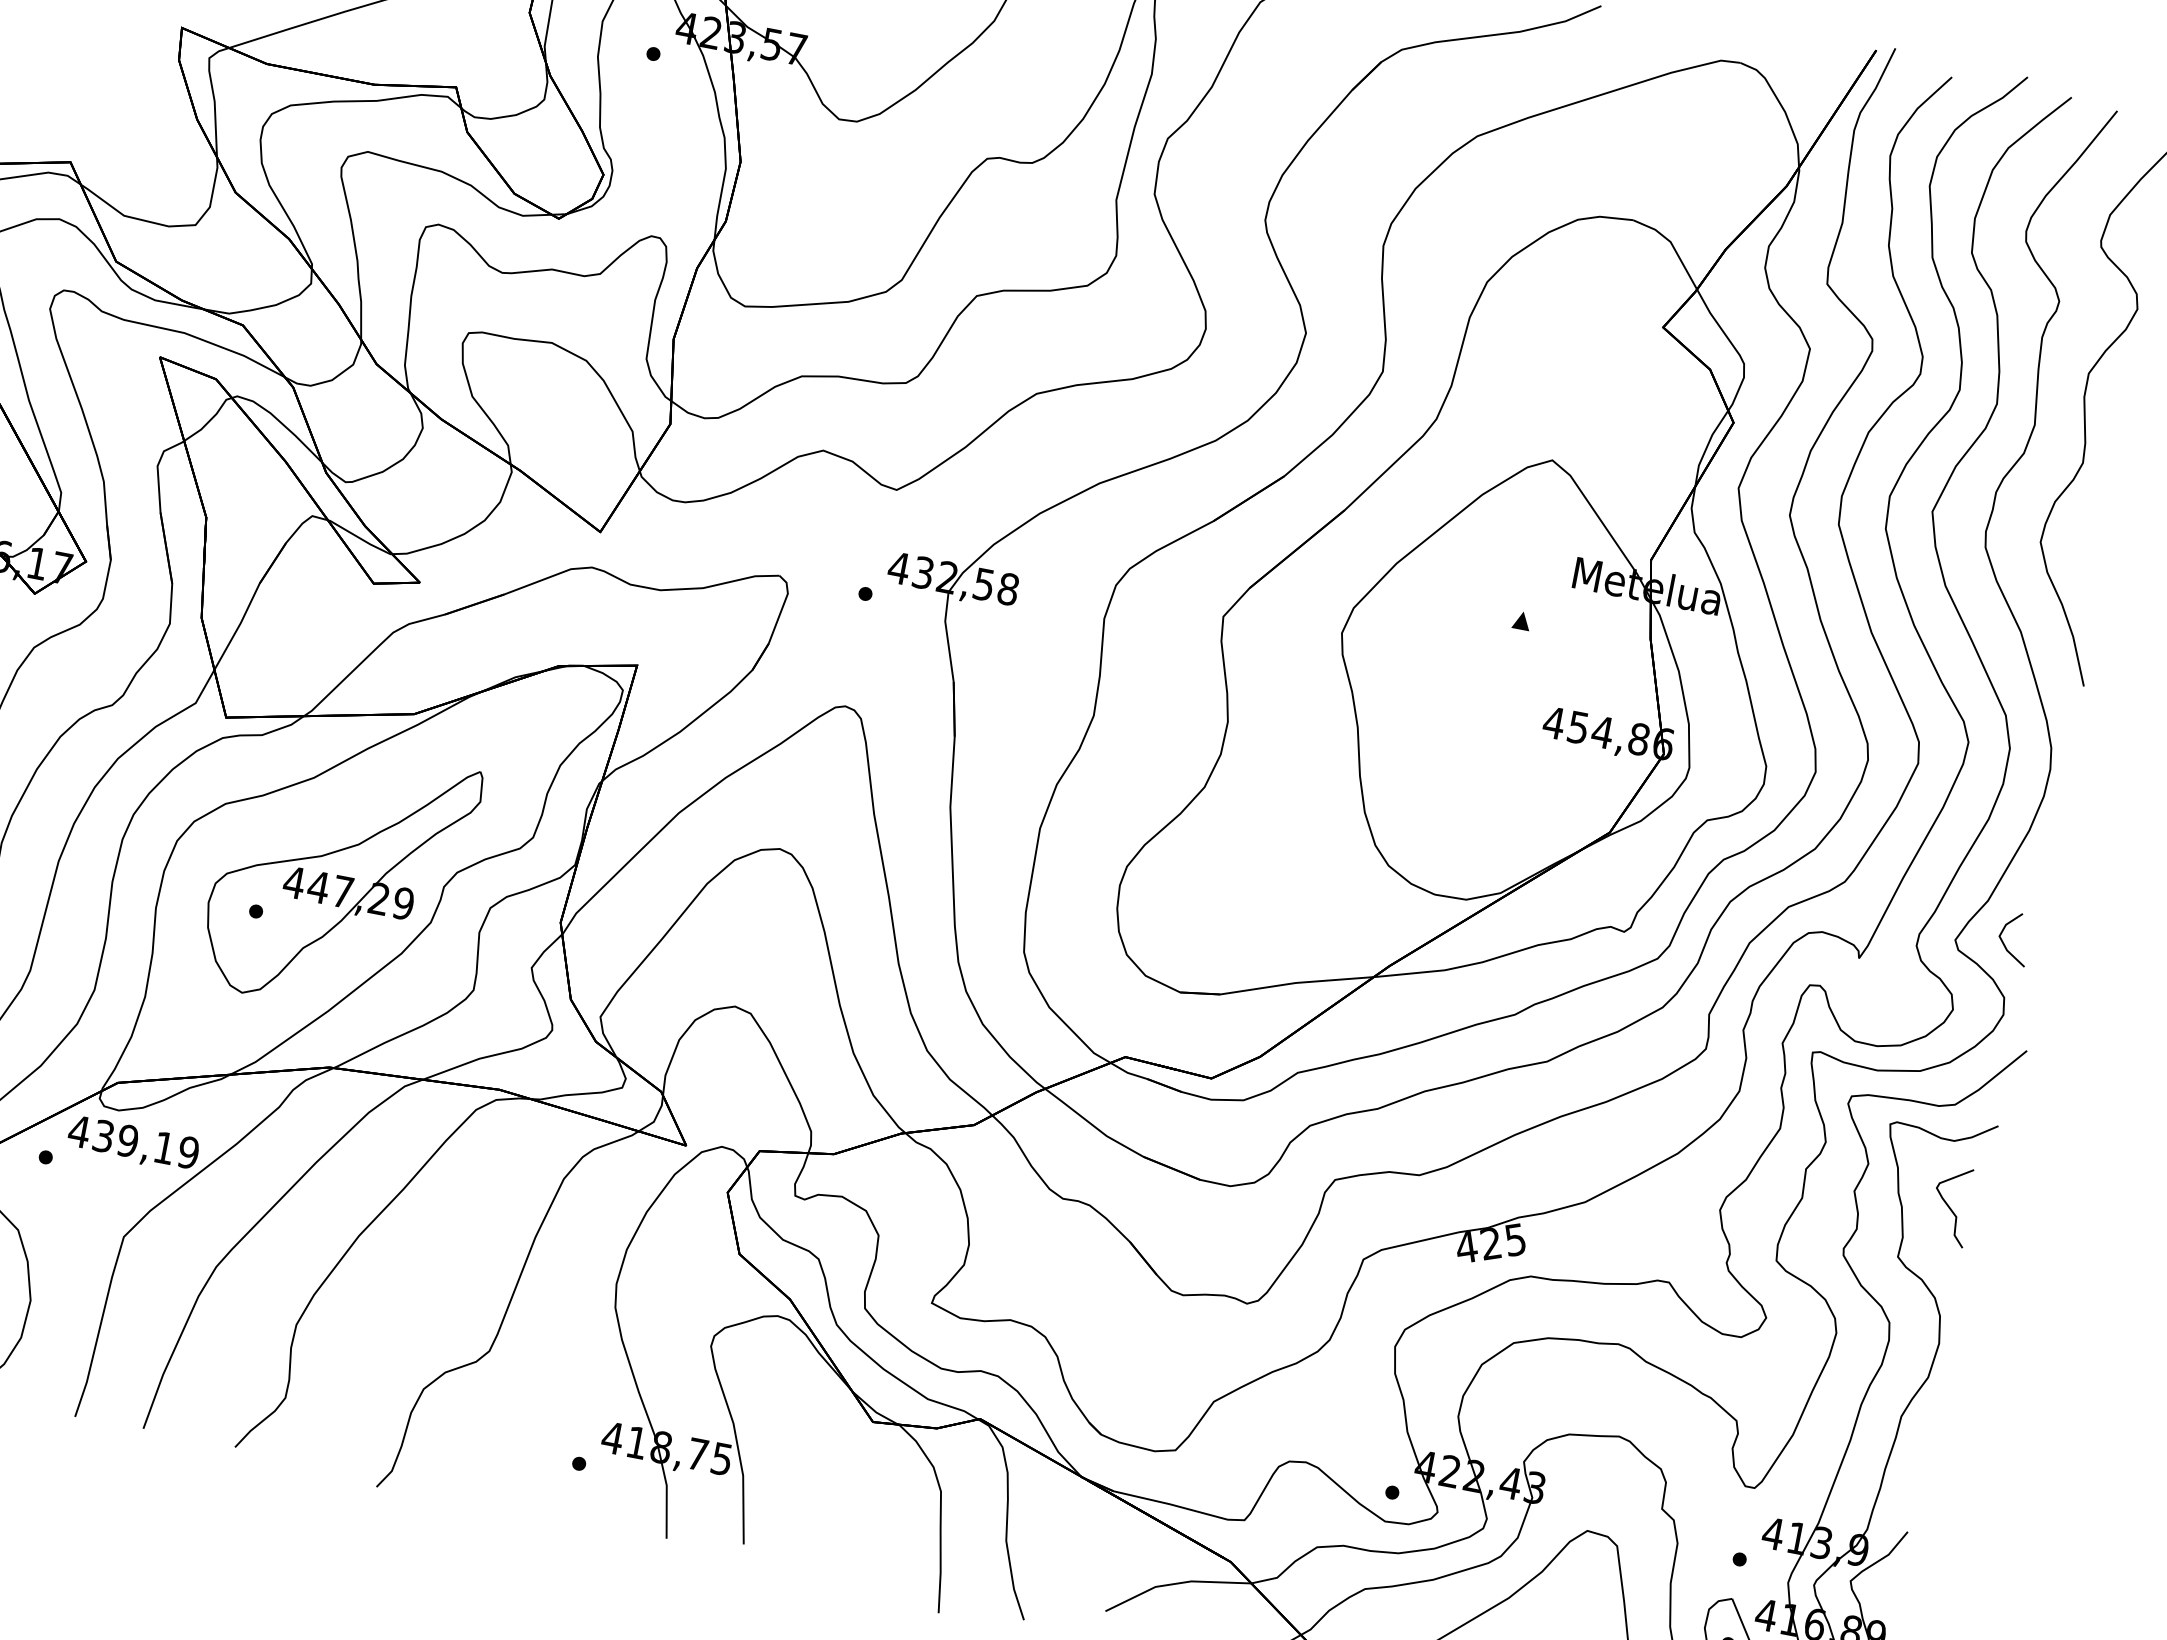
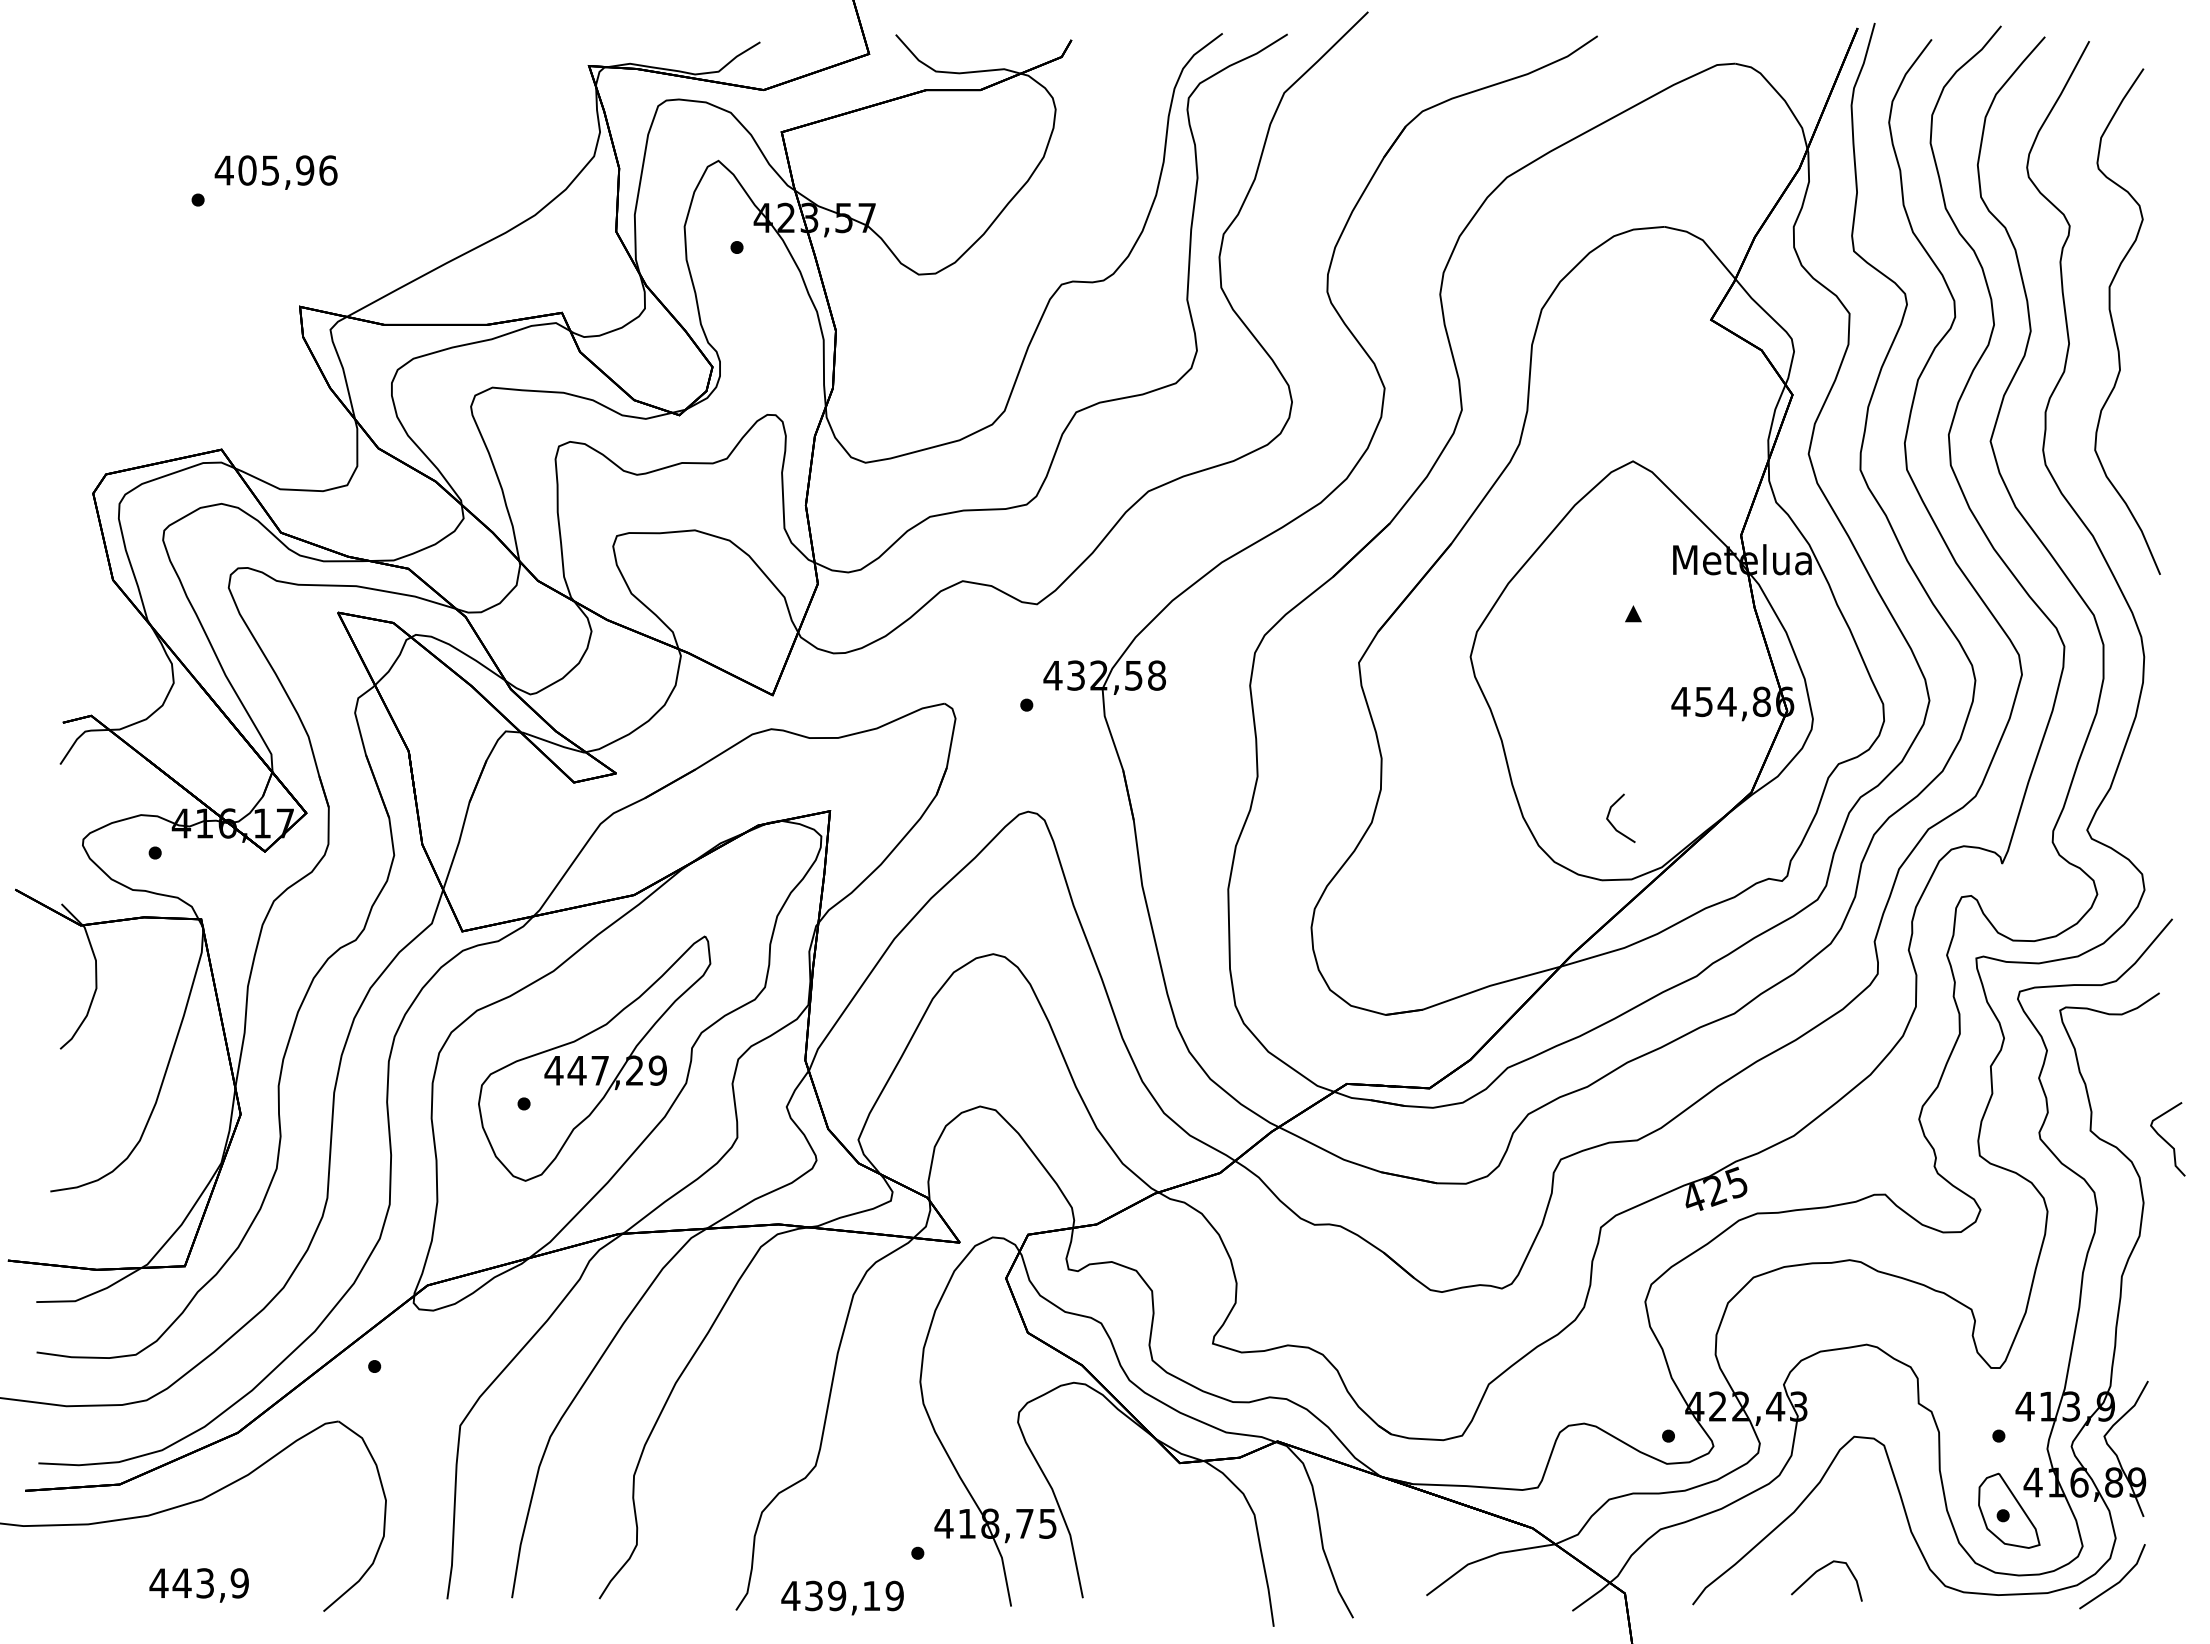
line: (2004, 942) -> (1612, 823), moved
text: (133, 1143) -> (842, 1597), moved
curve: (1950, 1206) -> (2166, 1140), moved

